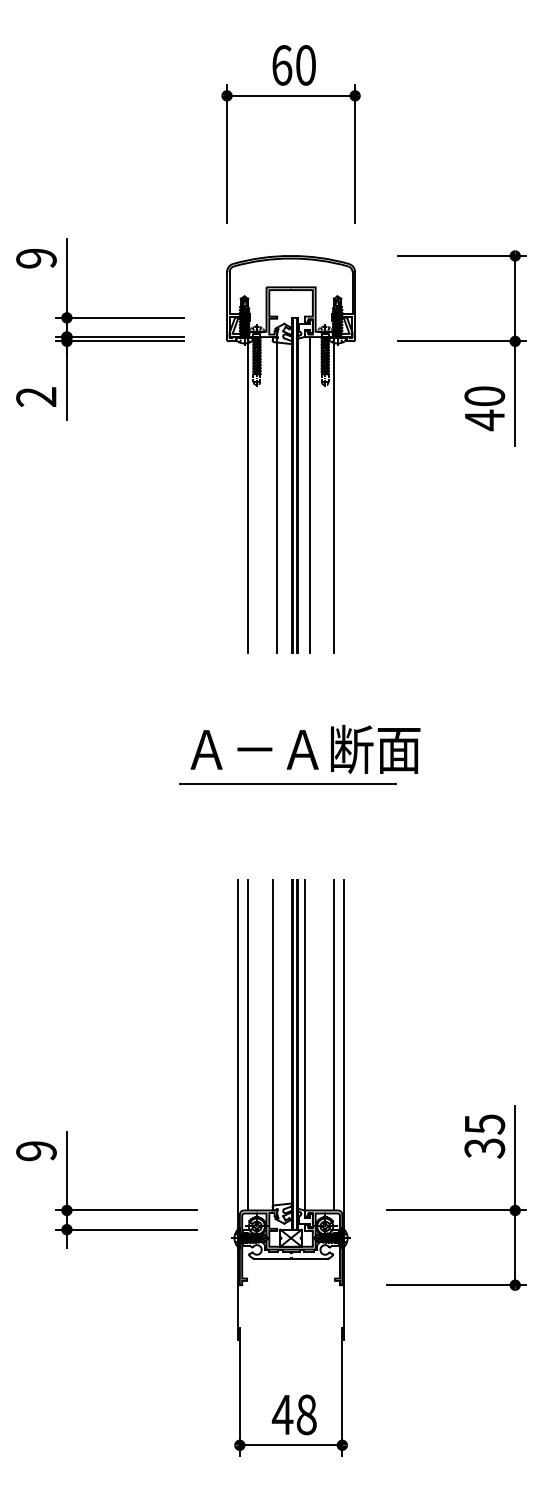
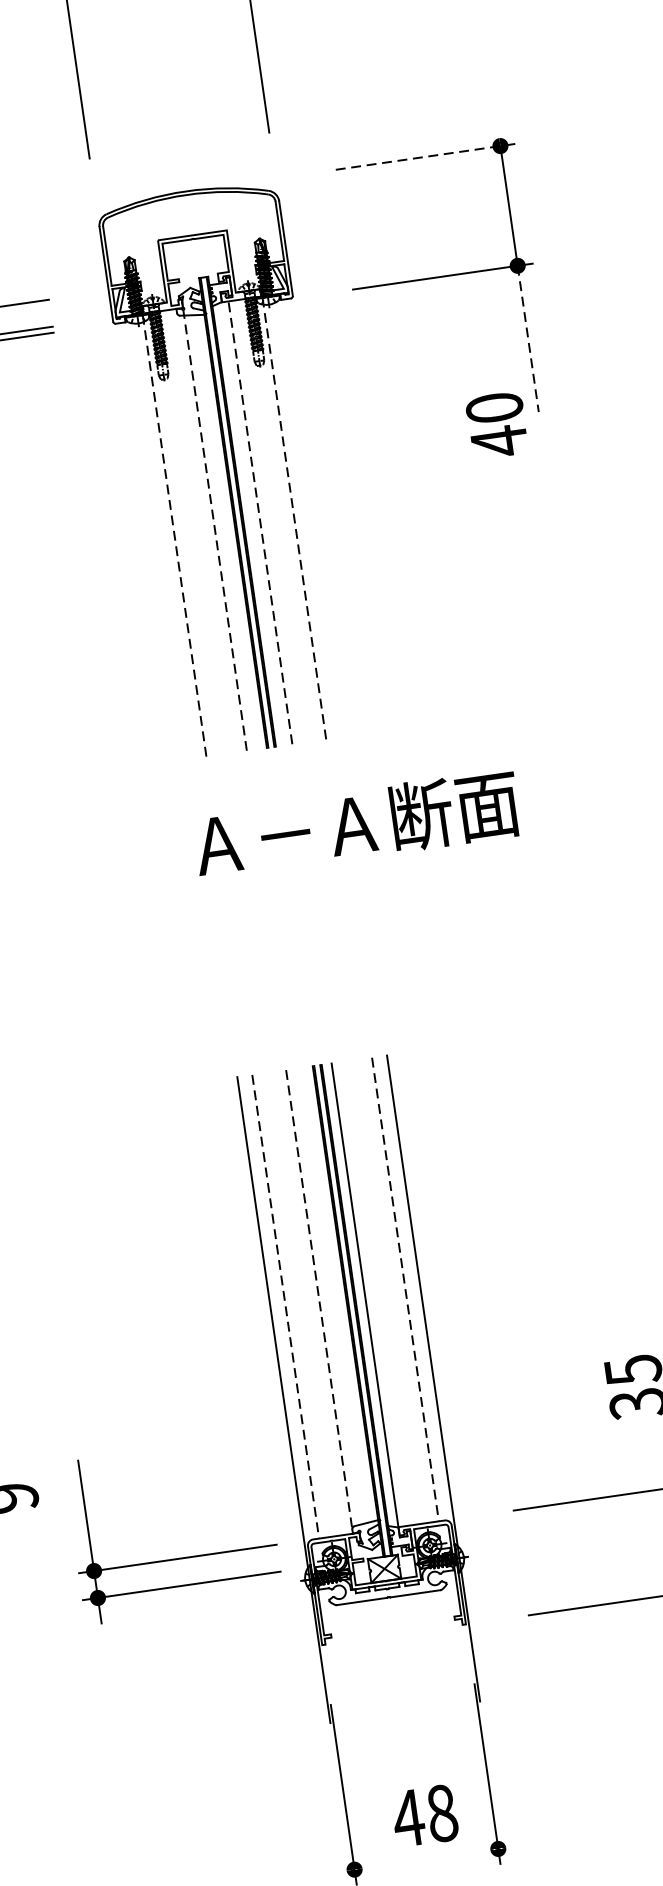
line: (462, 255) -> (426, 156), solid -> dashed
line: (515, 394) -> (528, 340), solid -> dashed
text: (484, 408) -> (496, 425), moved
line: (248, 494) -> (174, 534), solid -> dashed
line: (277, 494) -> (215, 528), solid -> dashed
line: (309, 494) -> (260, 522), solid -> dashed
line: (333, 494) -> (293, 517), solid -> dashed
text: (305, 749) -> (356, 824), moved
line: (288, 783) -> (289, 931), removed
line: (248, 1045) -> (285, 1307), solid -> dashed
line: (272, 1045) -> (319, 1302), solid -> dashed
line: (333, 1045) -> (405, 1290), solid -> dashed
part: (126, 1209) -> (177, 1557), moved
line: (290, 1445) -> (425, 1859), removed

